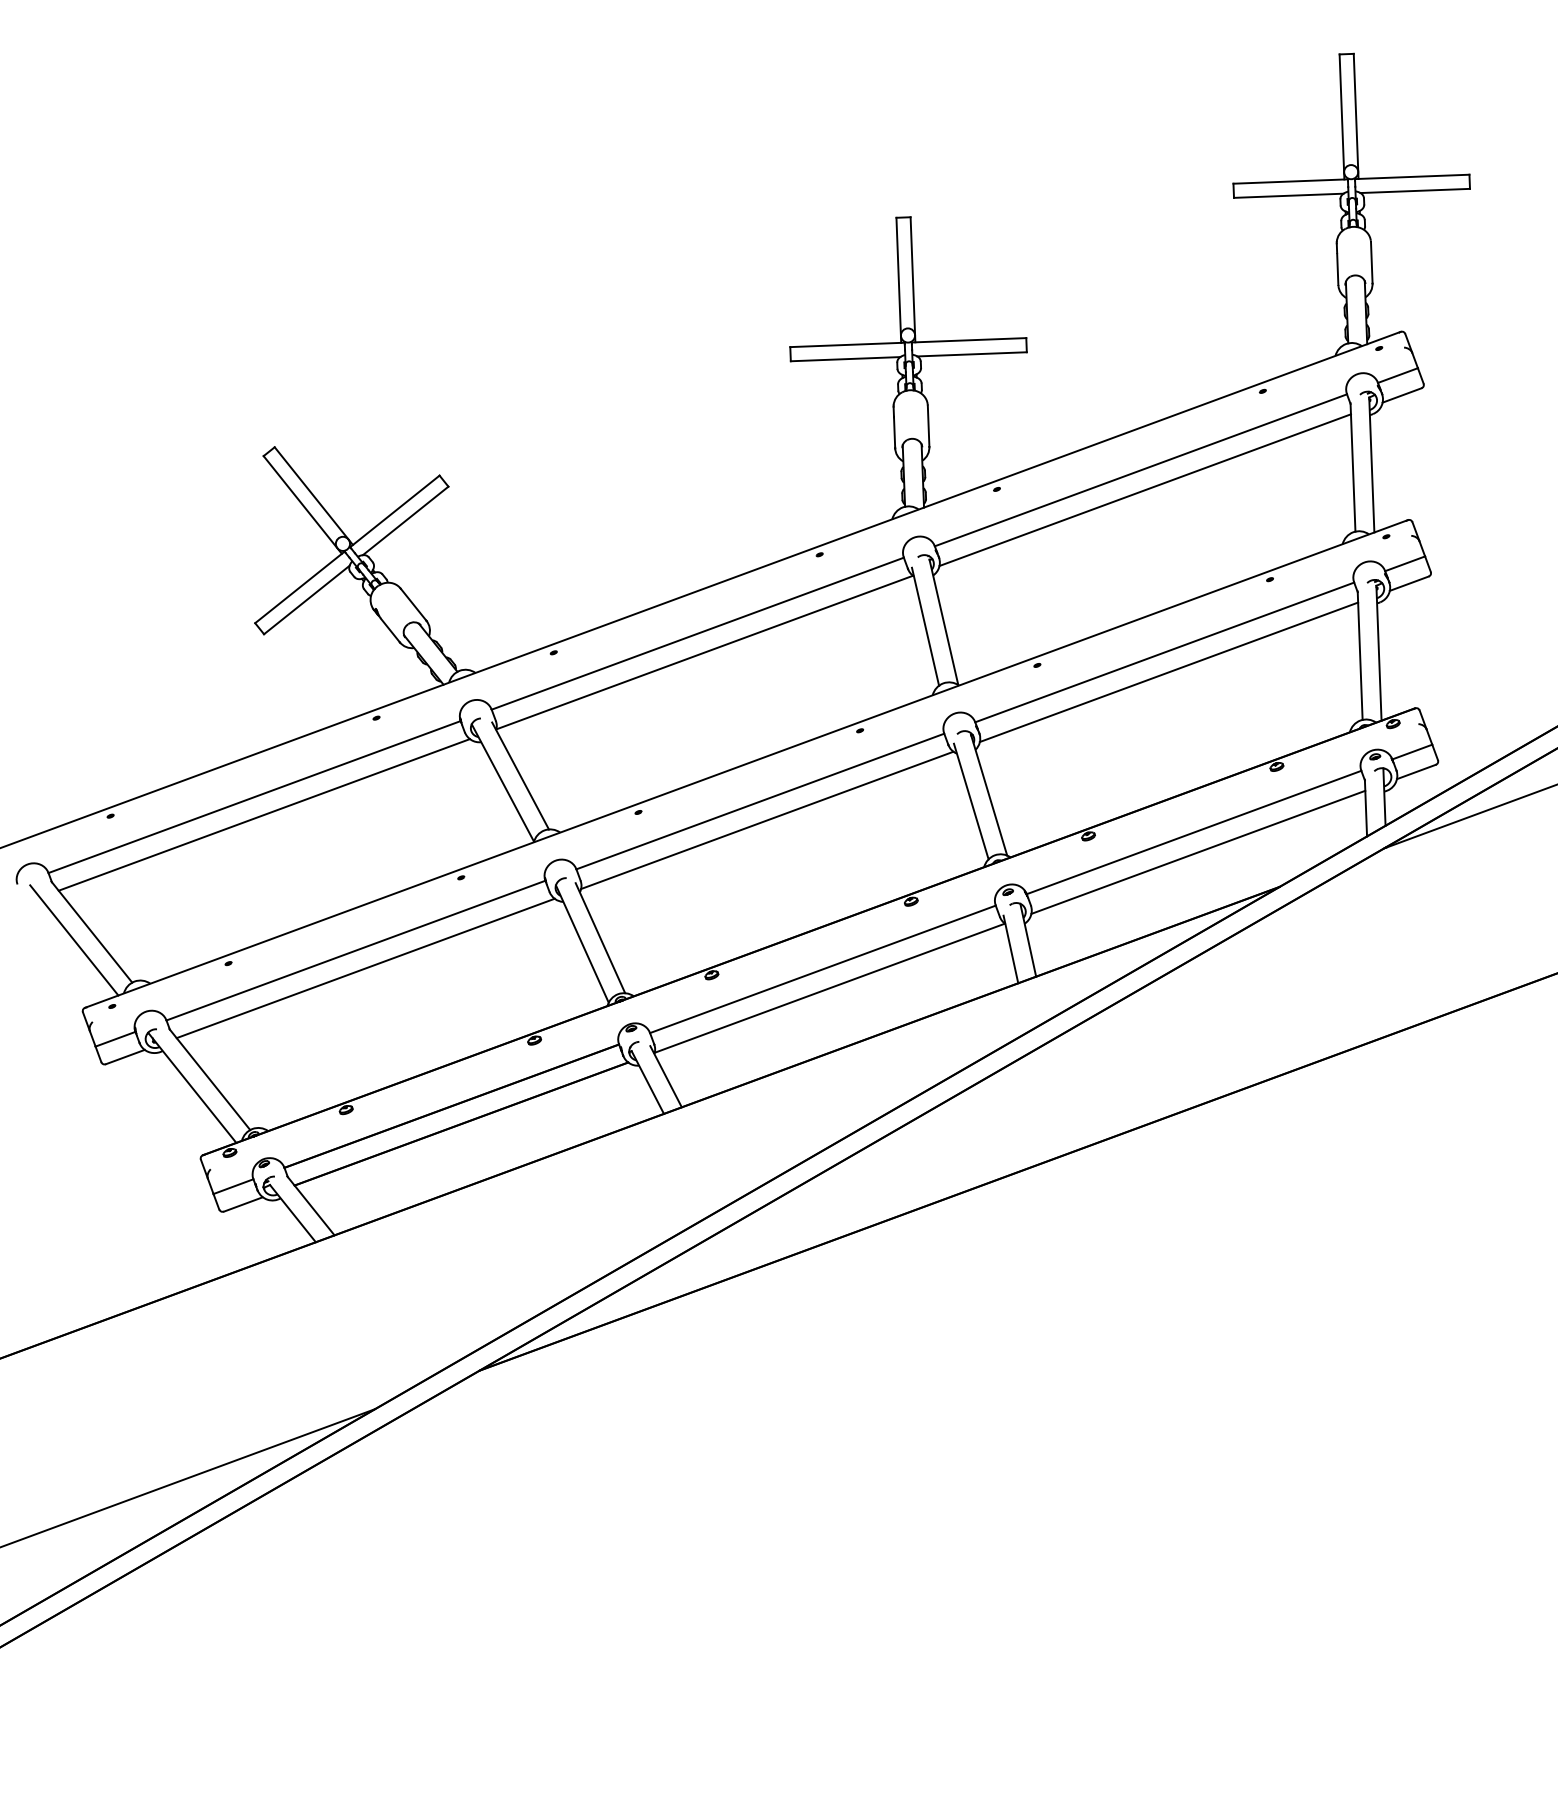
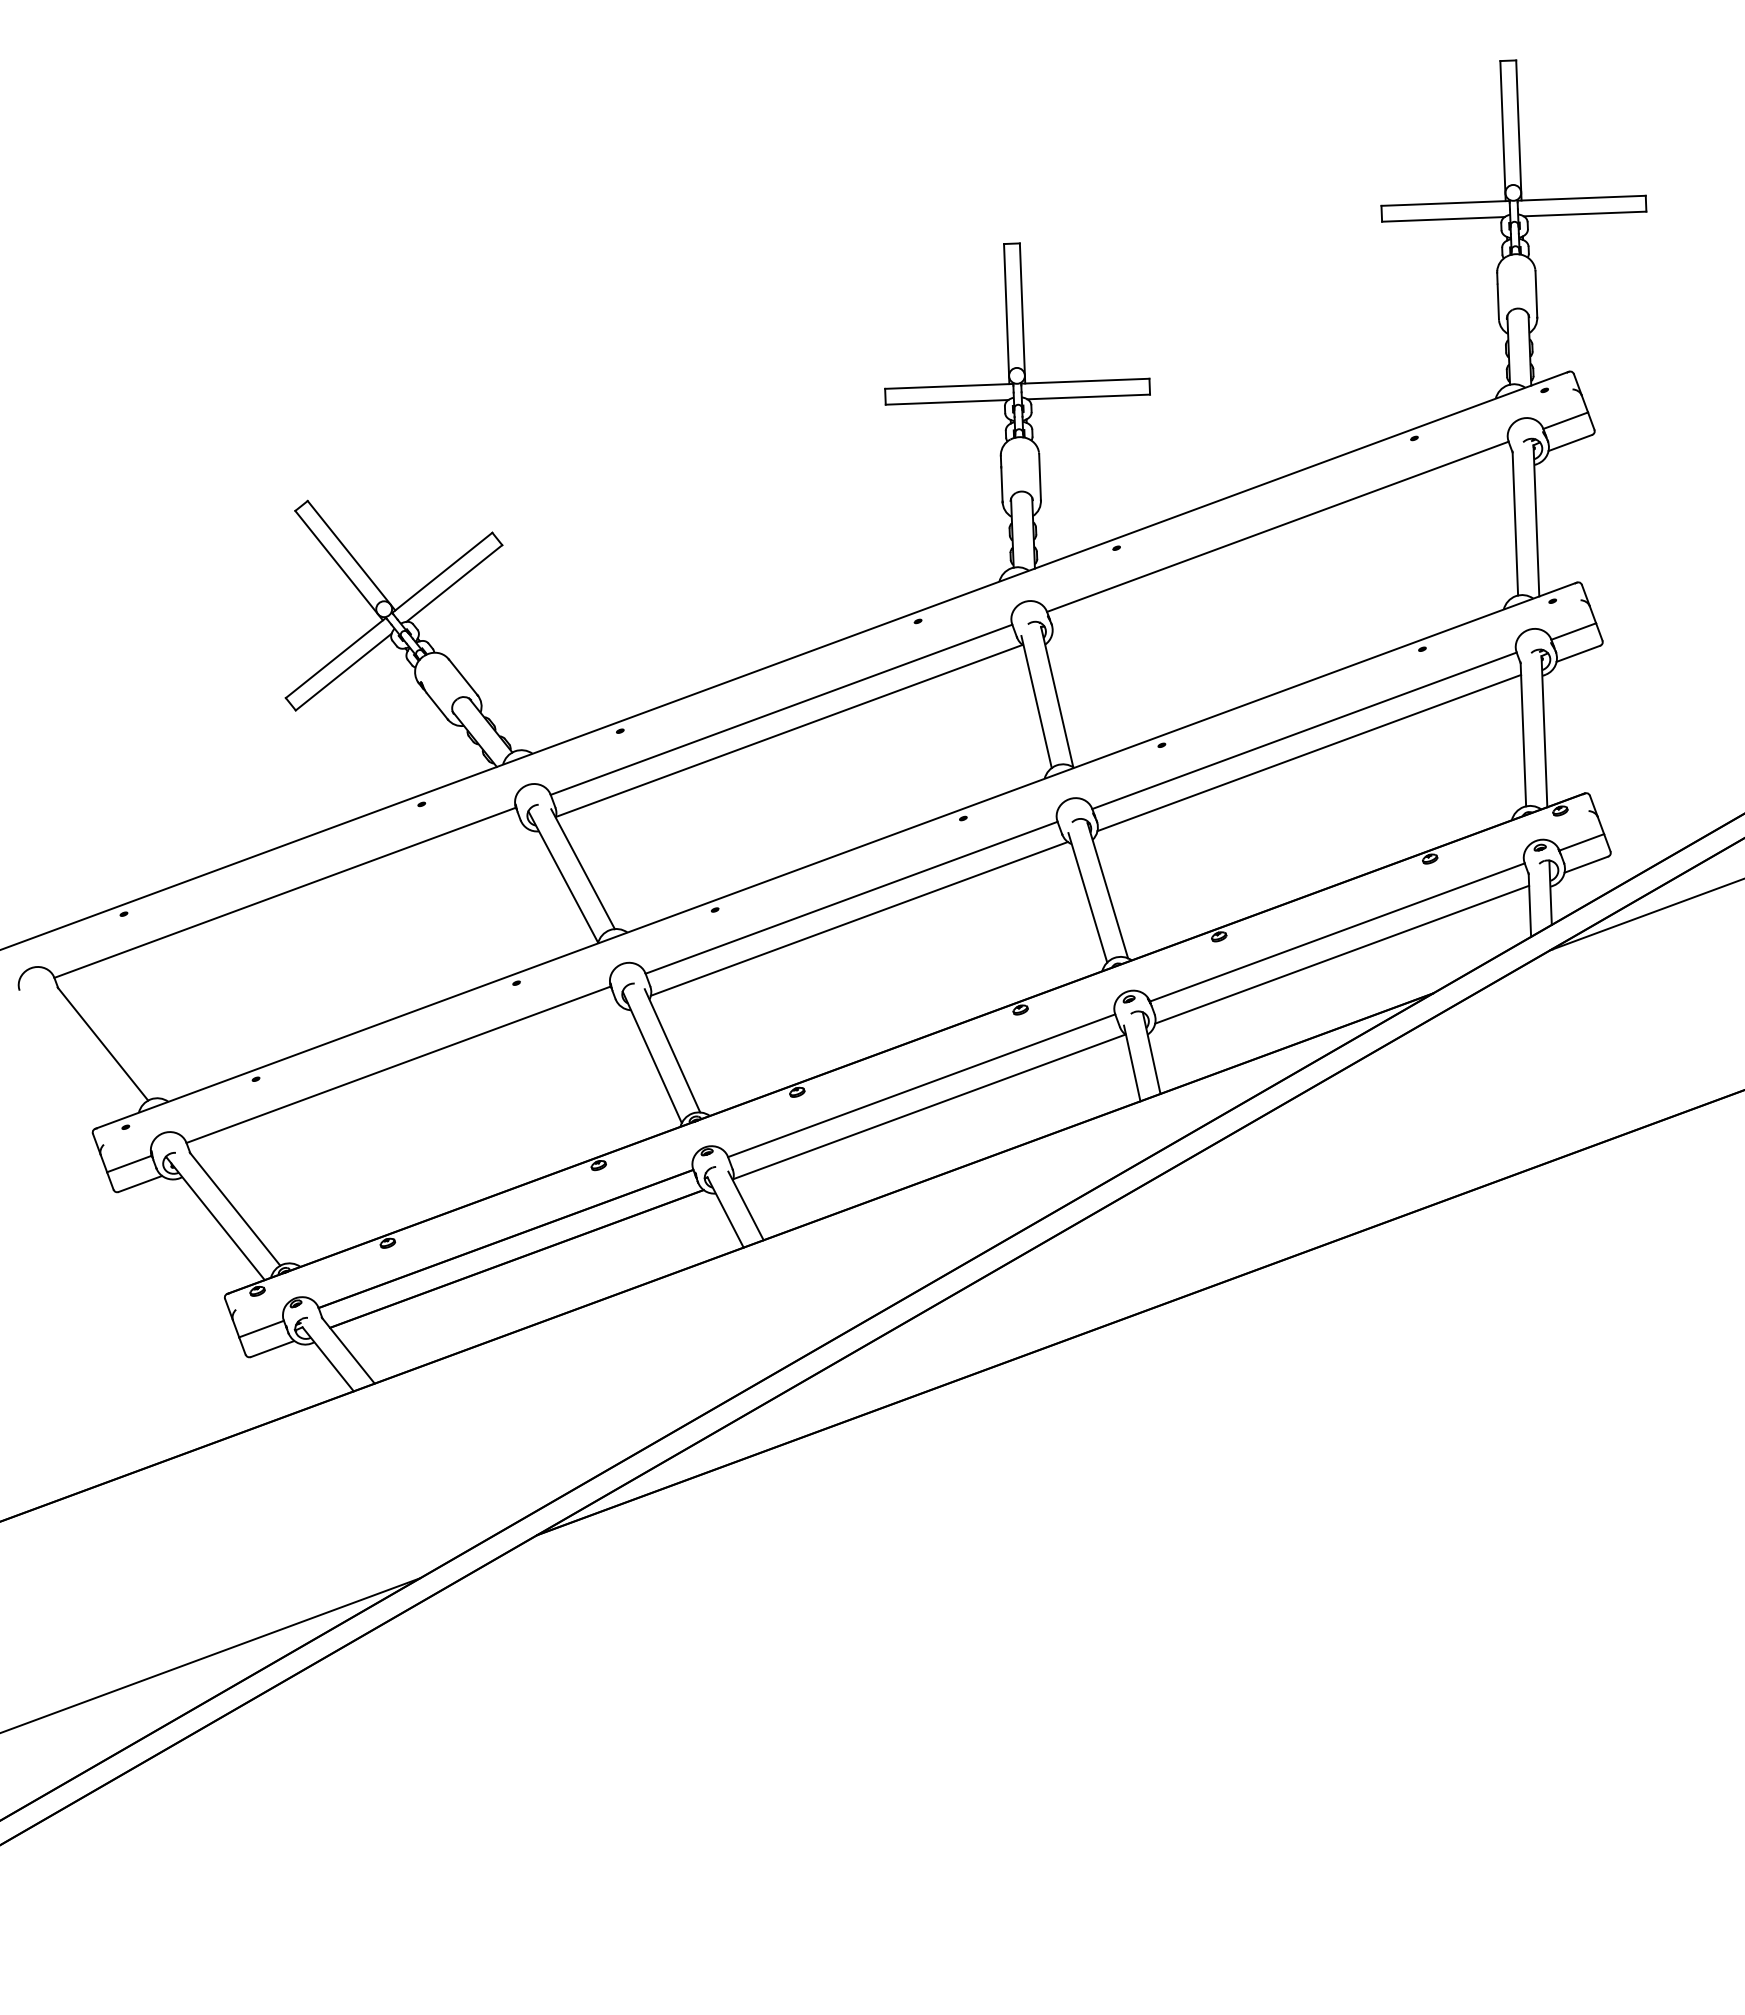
line: (1145, 490) -> (1282, 549), removed
line: (263, 814) -> (295, 912), removed
line: (73, 940) -> (82, 1053), removed
line: (365, 968) -> (409, 1084), removed

